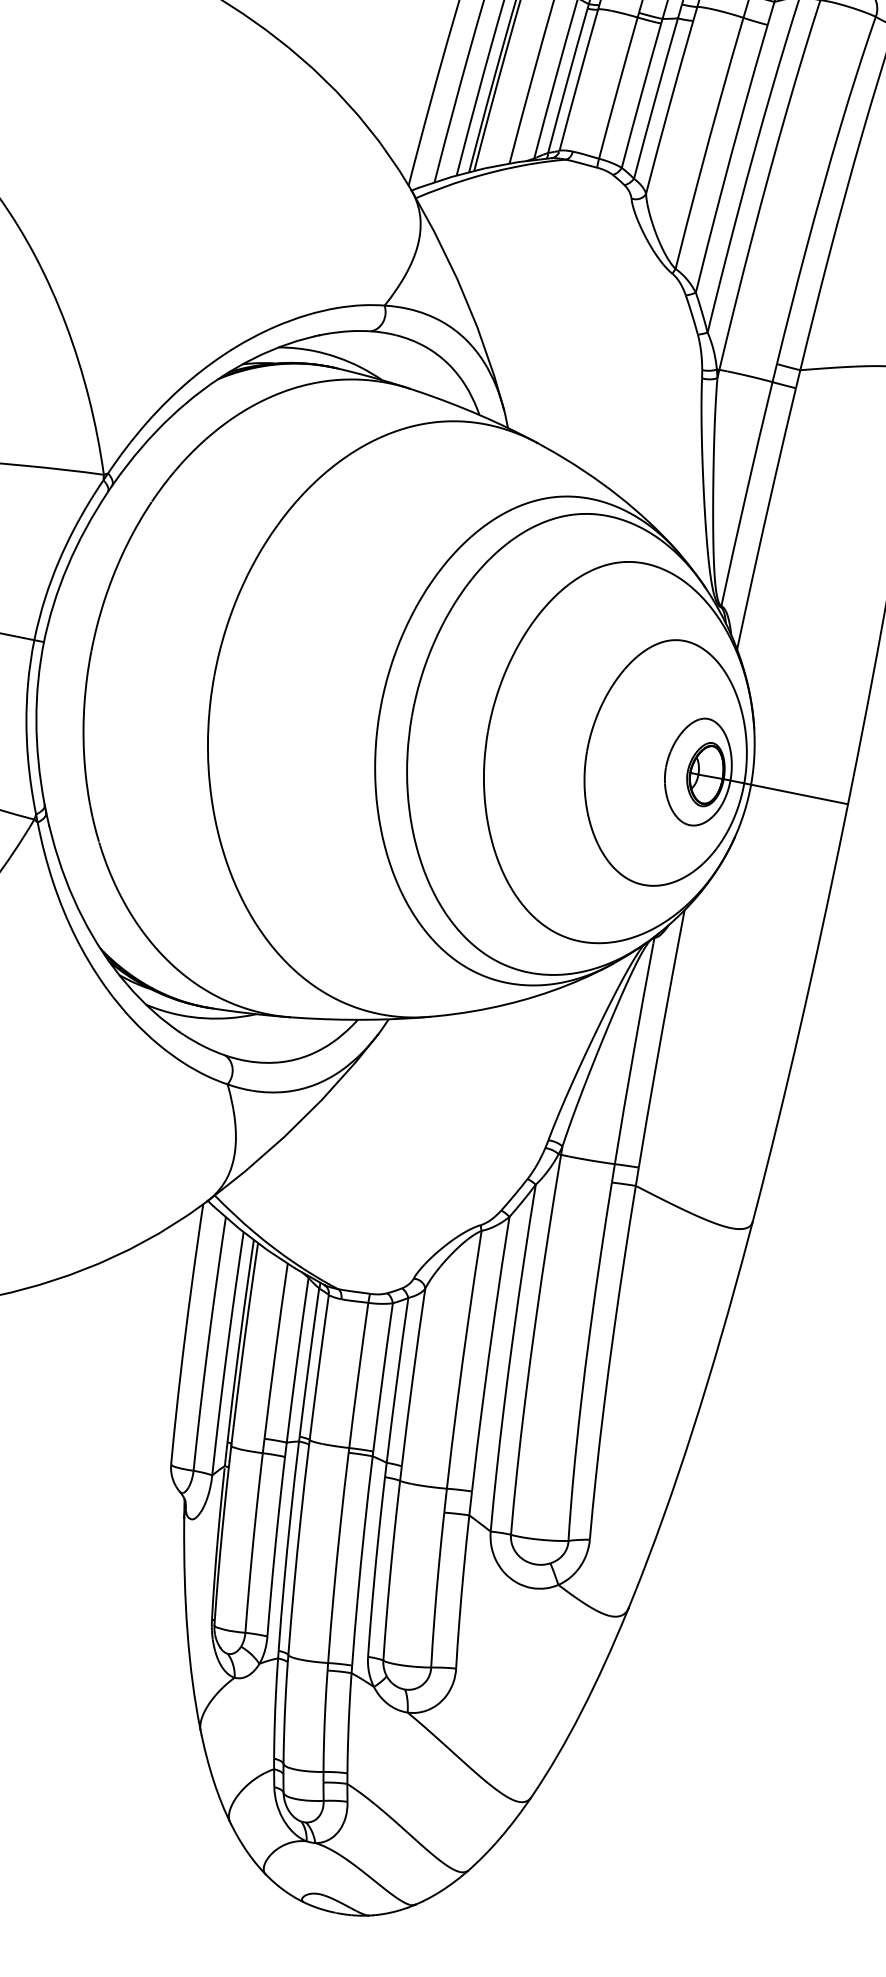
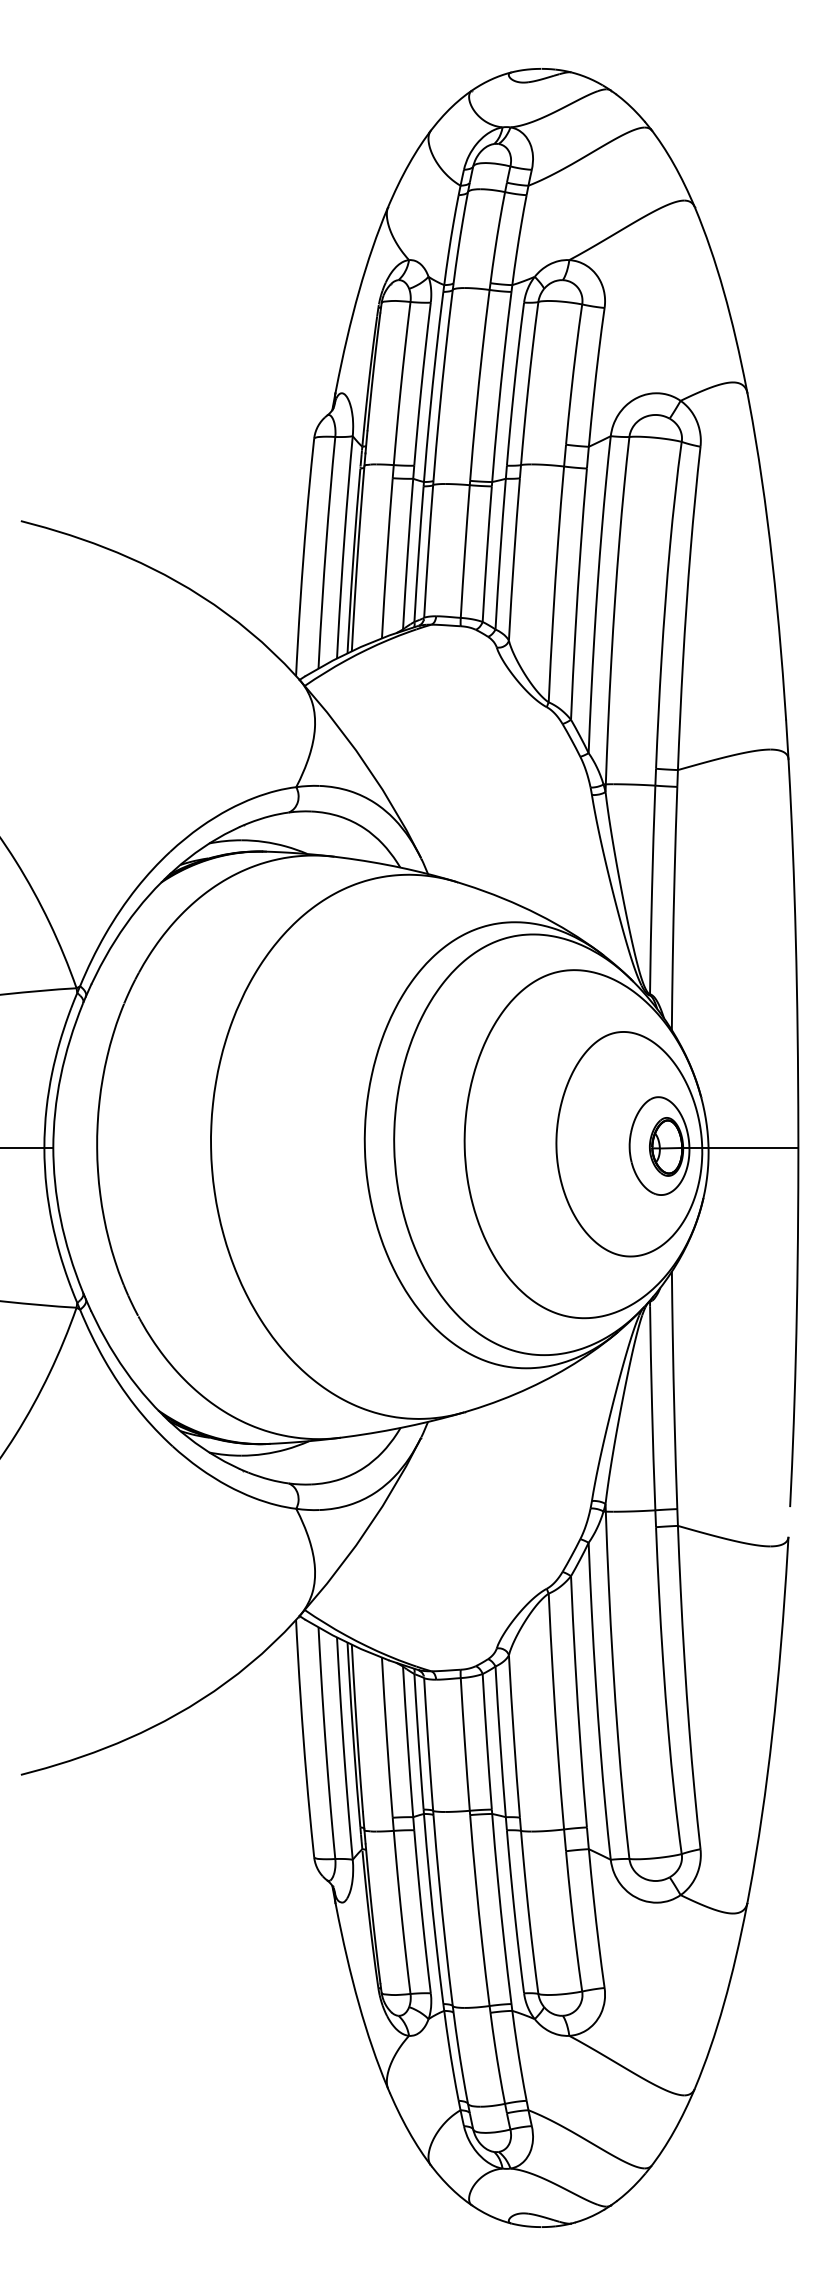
line: (757, 1205) -> (789, 1521), removed

